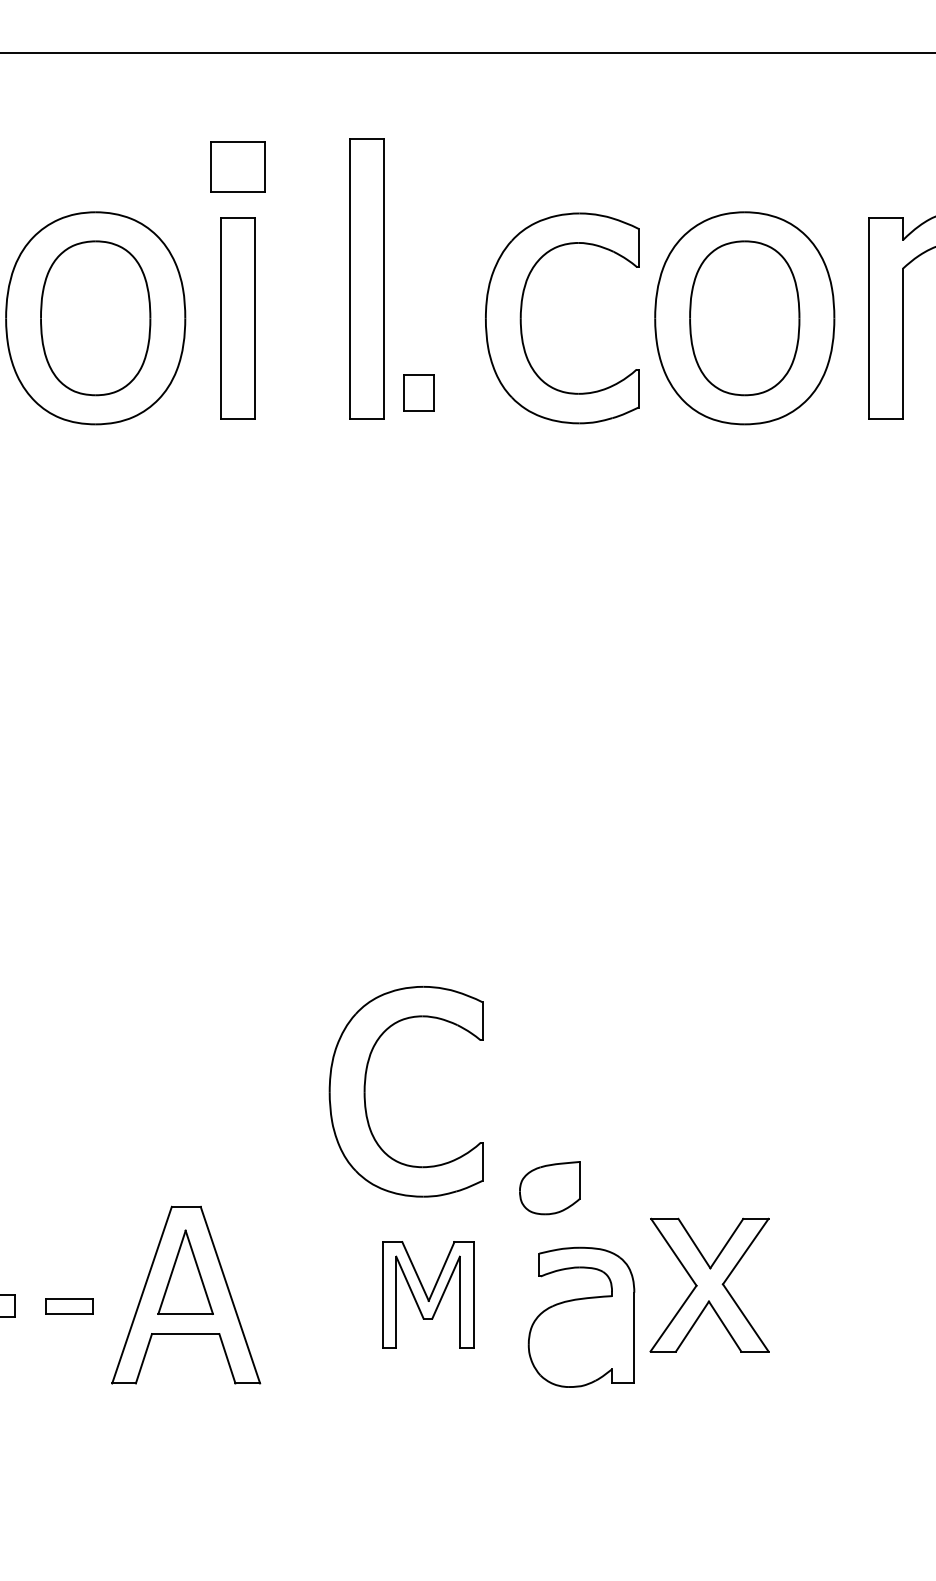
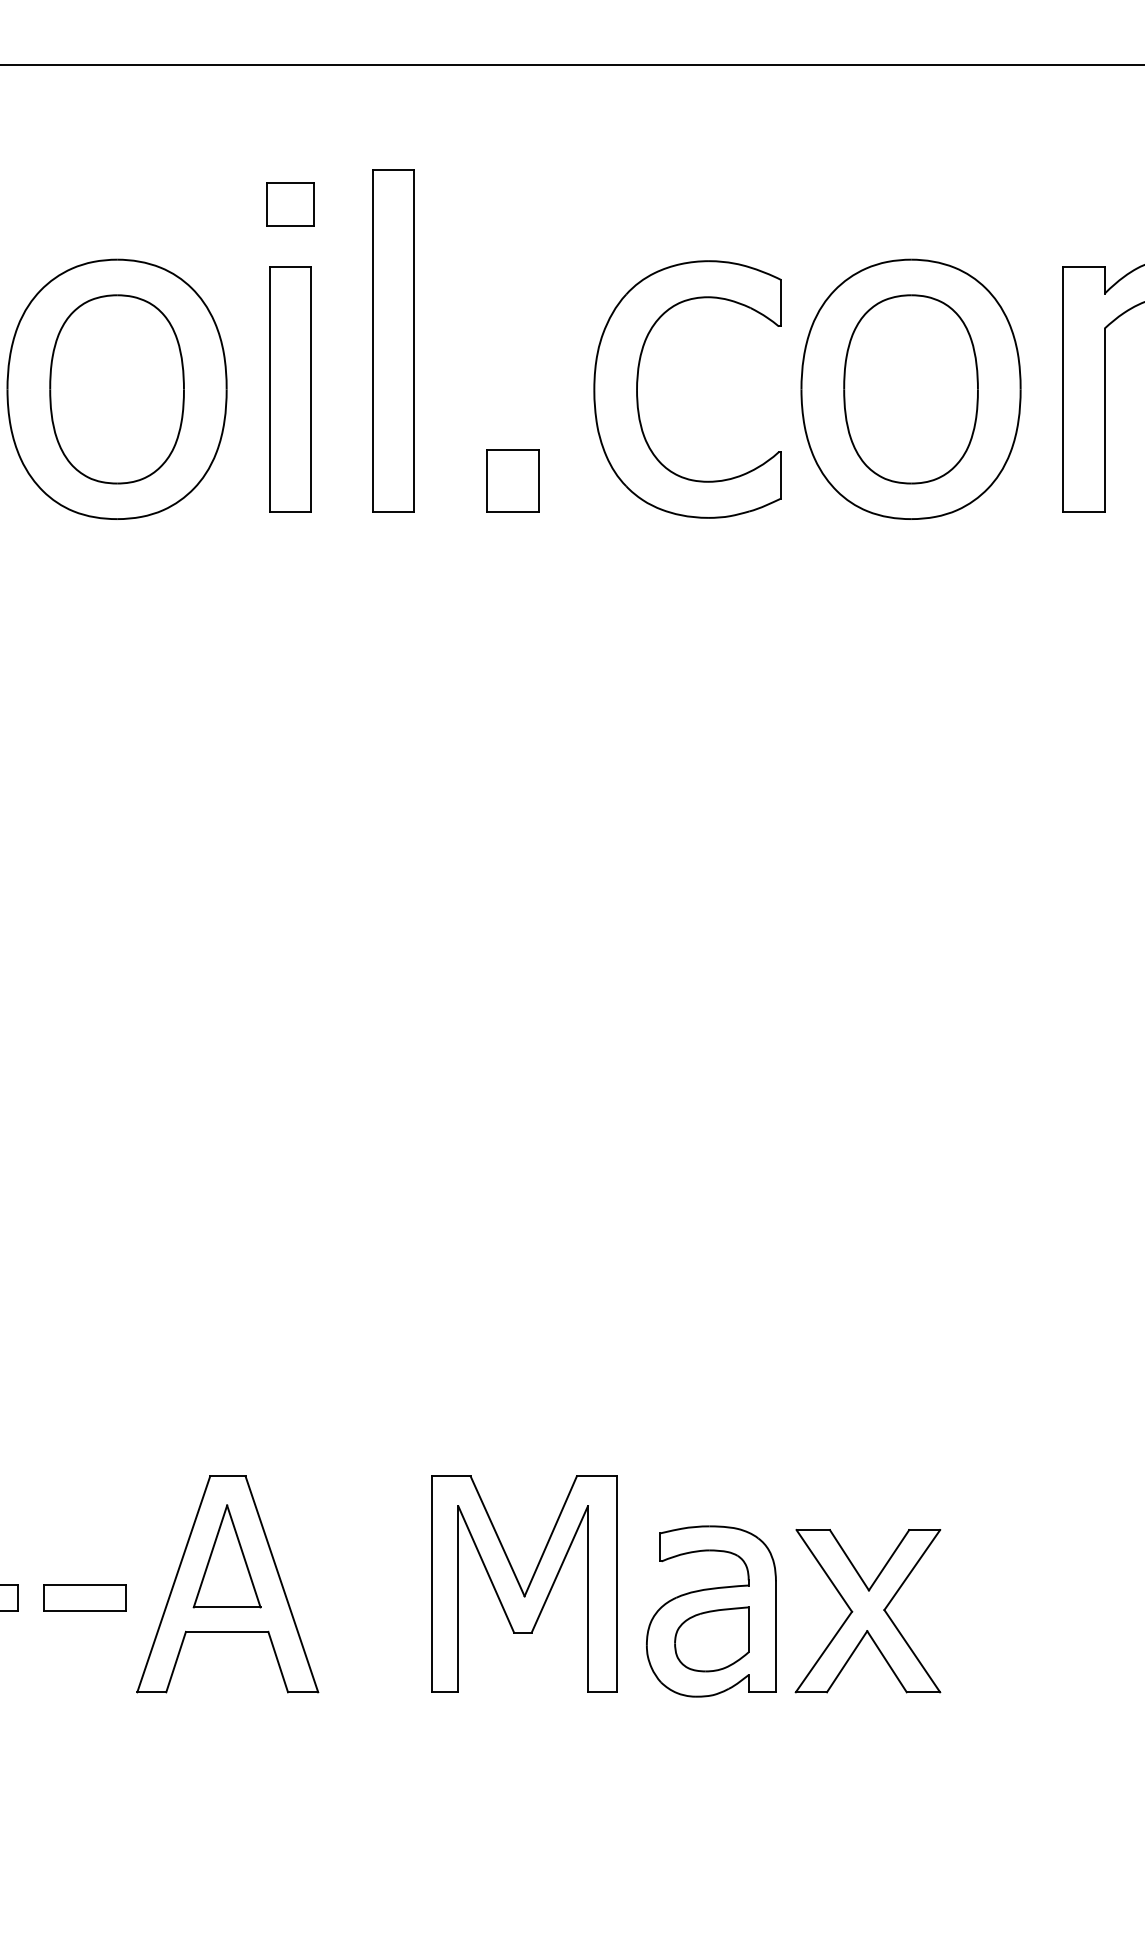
part: (237, 167) -> (290, 204), size x0.71
part: (366, 278) -> (393, 340), moved
part: (418, 392) -> (512, 480), size x1.43
part: (365, 1086) -> (447, 1328), removed
part: (549, 1188) -> (711, 1639), moved
part: (709, 1285) -> (867, 1611), moved
part: (428, 1294) -> (524, 1583), size x1.67
part: (69, 1305) -> (84, 1597), size x1.43

